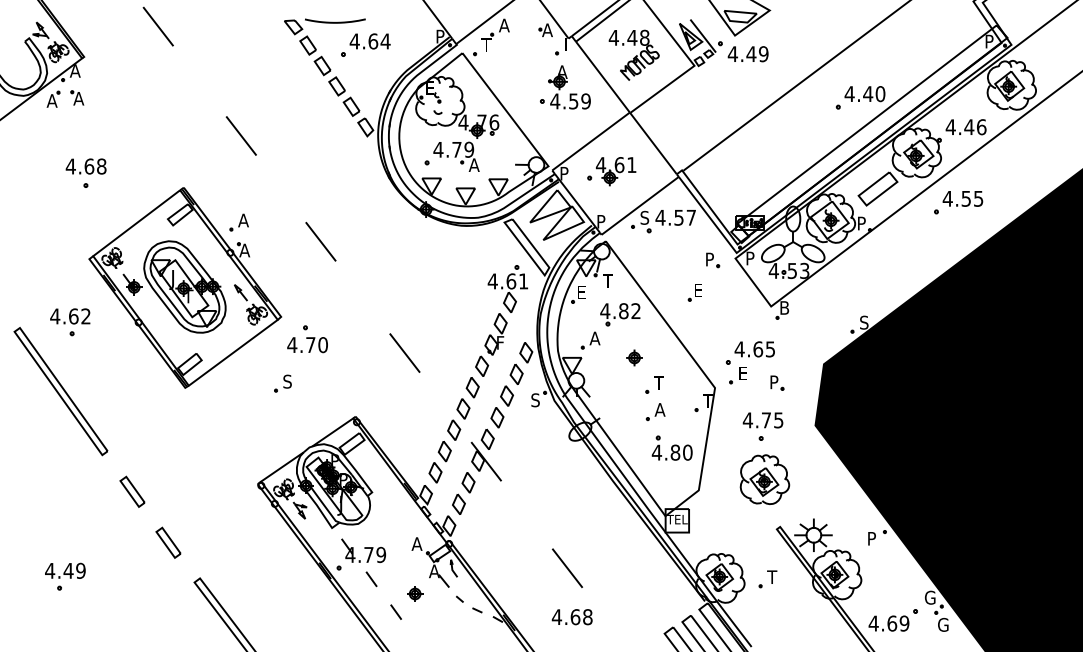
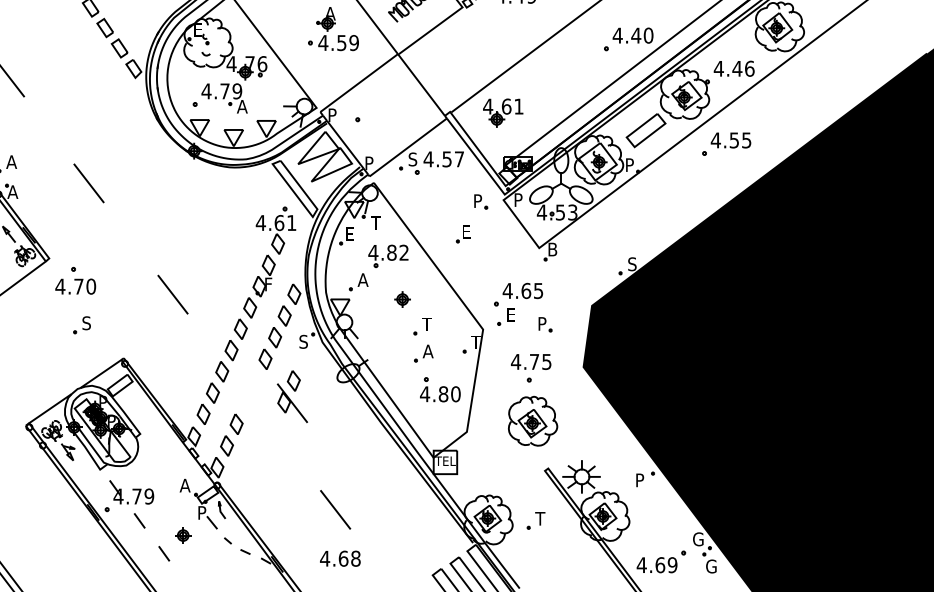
part: (616, 171) -> (503, 113), moved
part: (282, 383) -> (81, 325), moved
part: (485, 454) -> (291, 396), moved
text: (434, 571) -> (202, 513), A -> P

